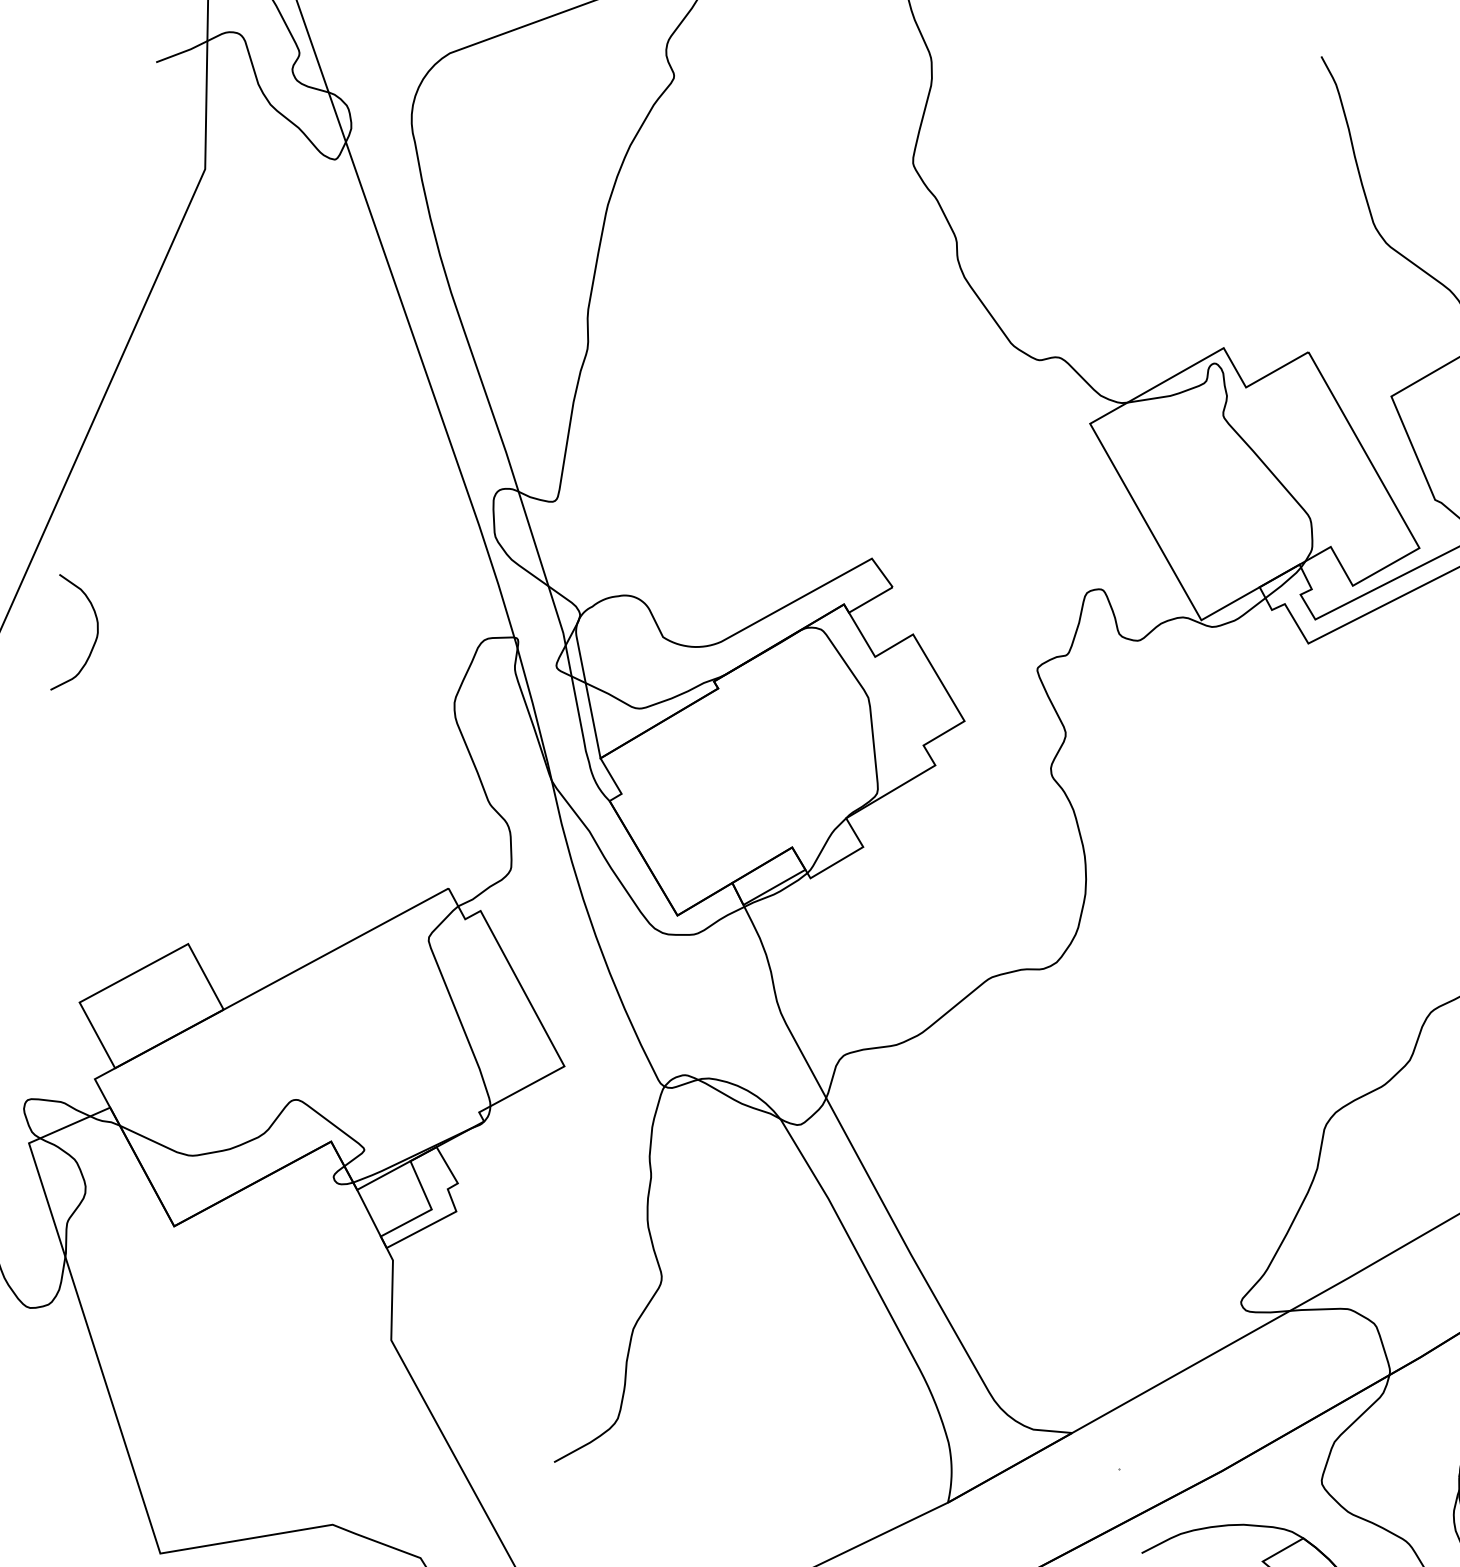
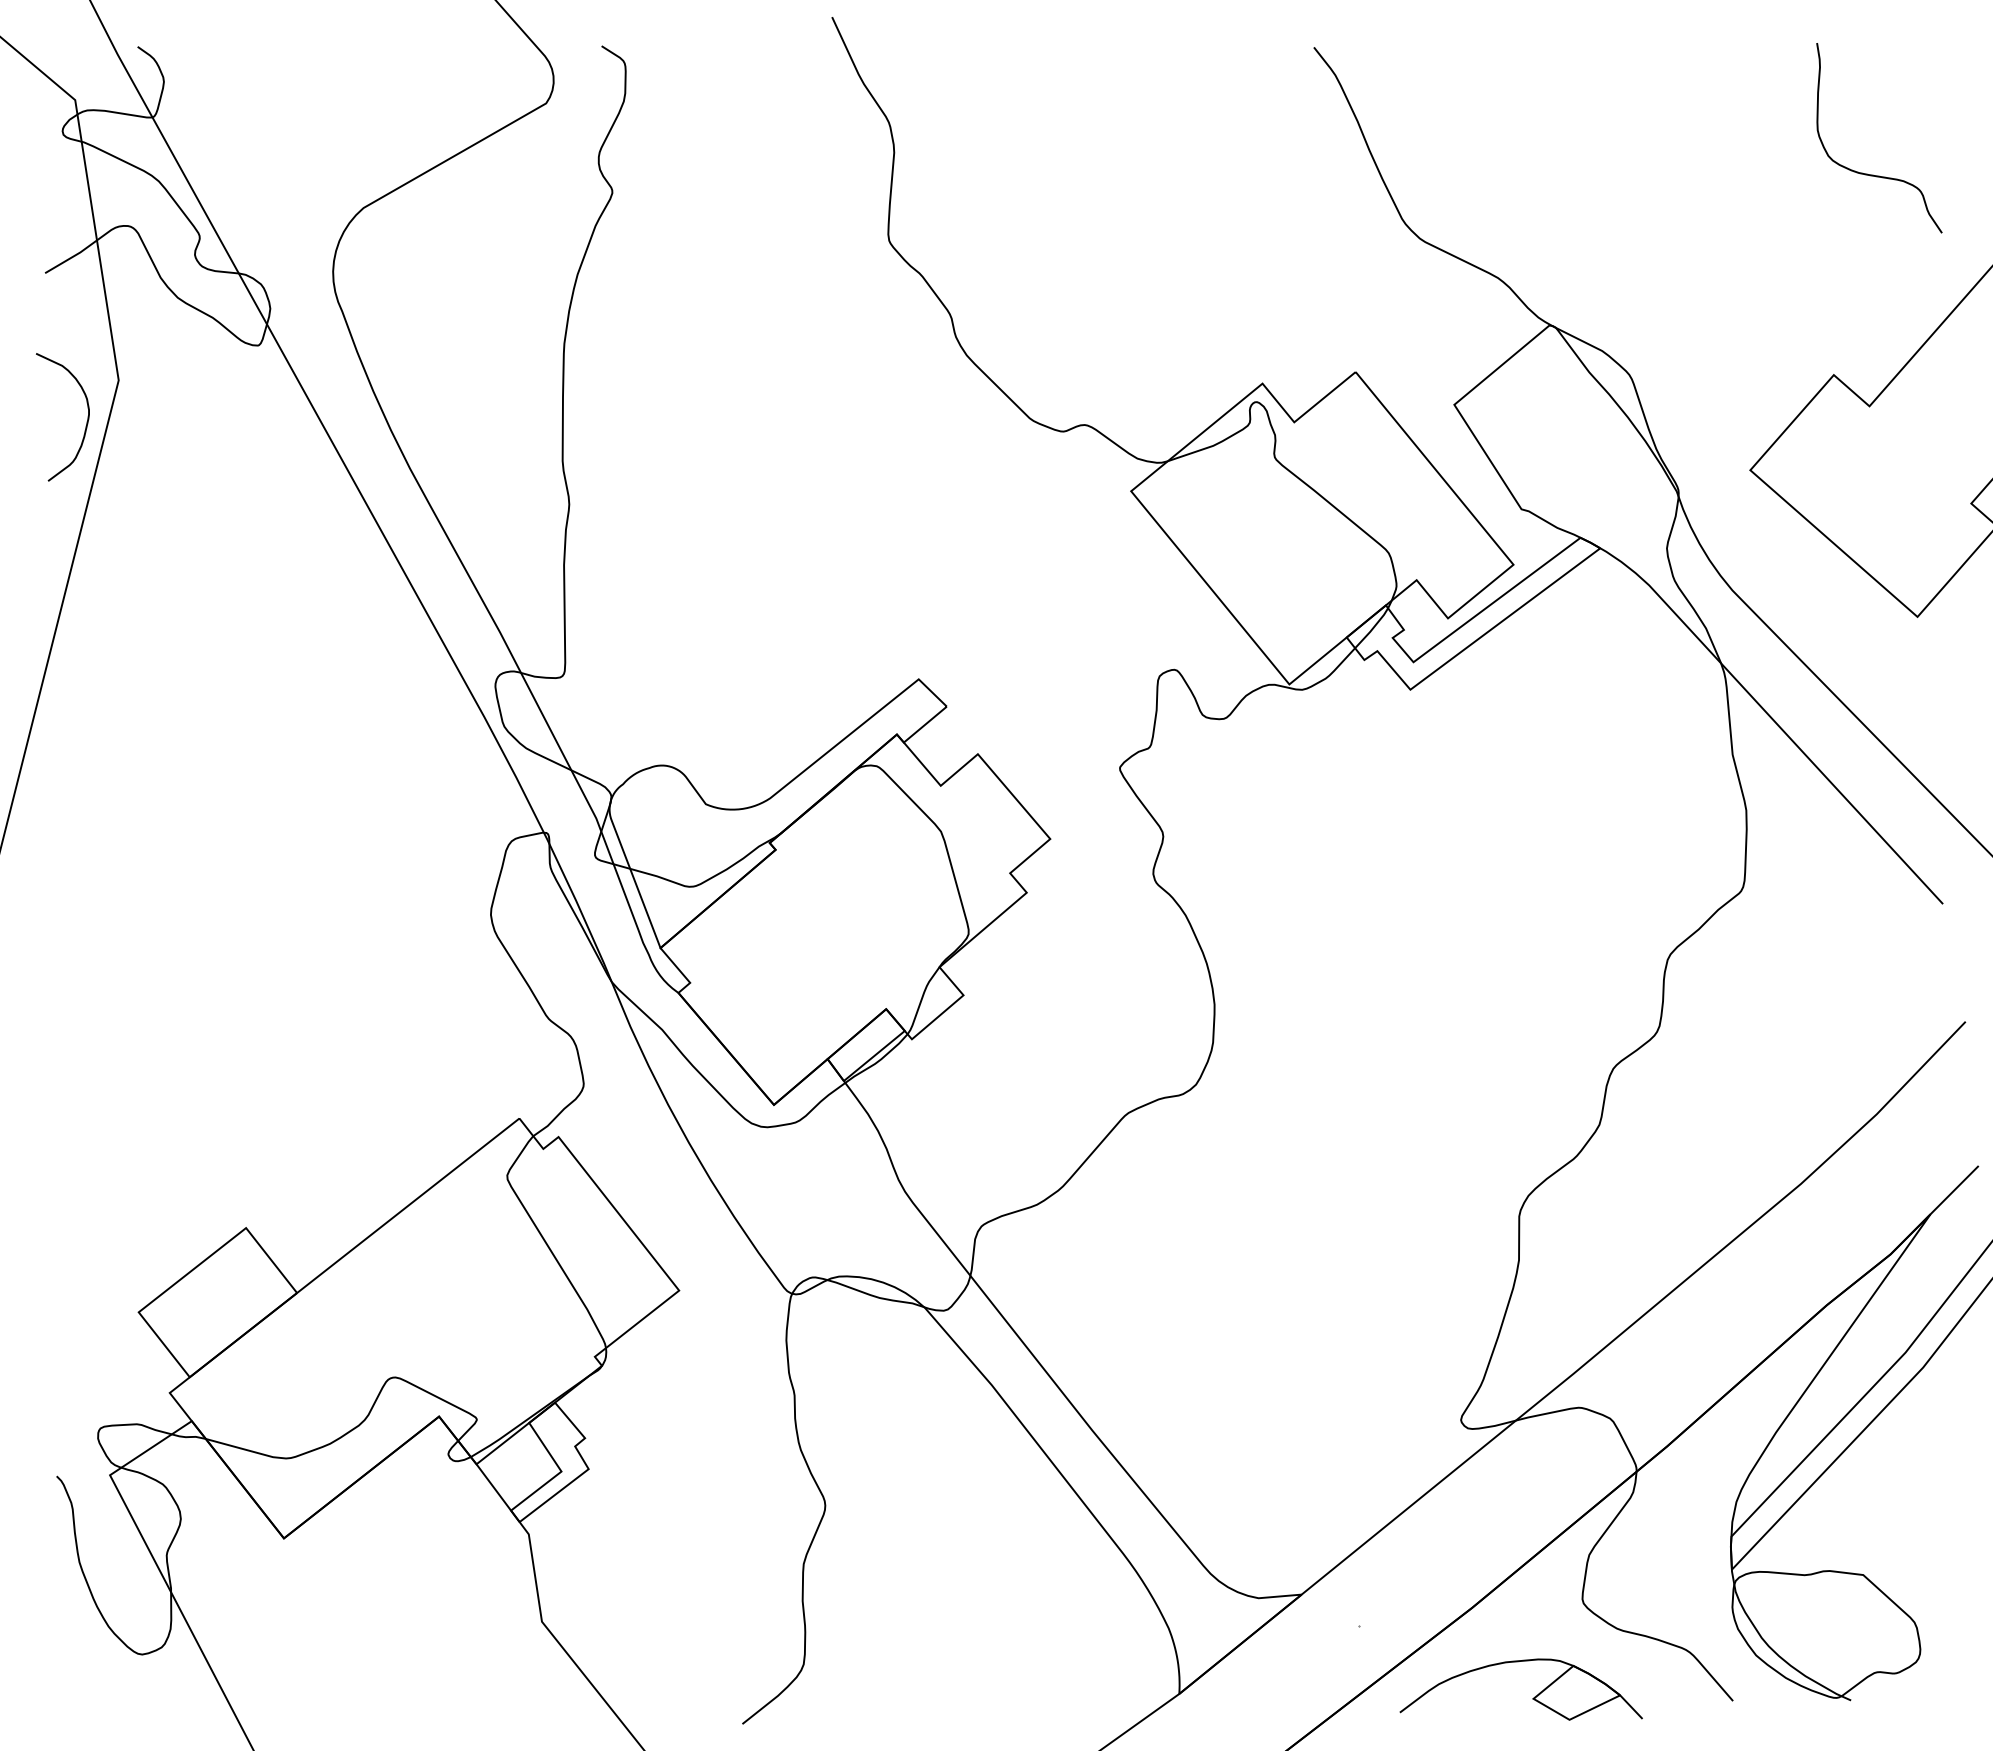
curve: (93, 642) -> (86, 421), moved

